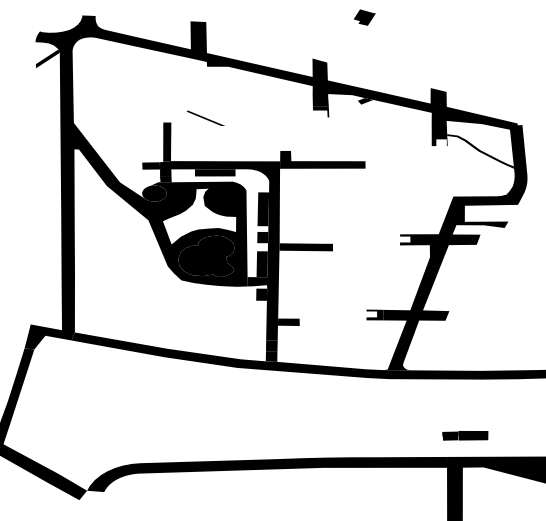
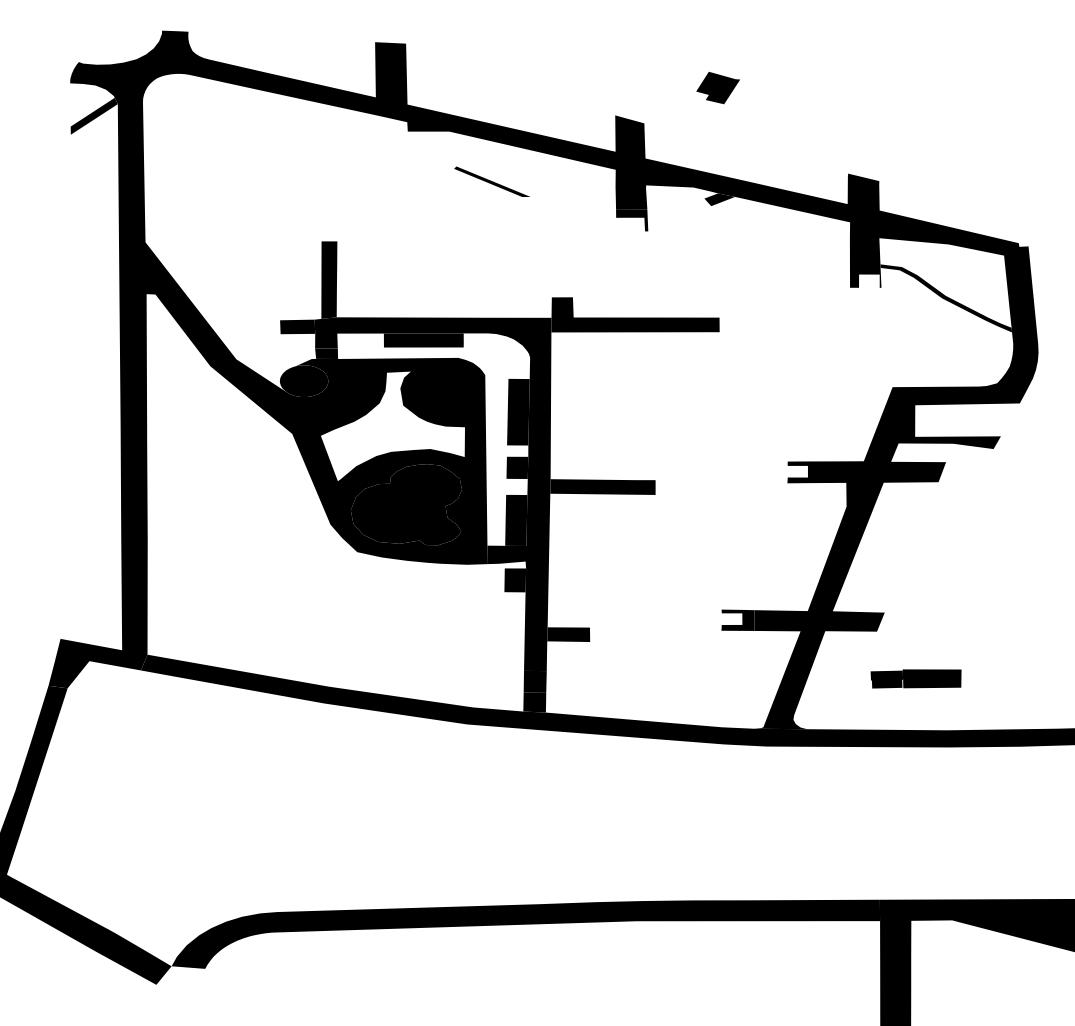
part: (364, 17) -> (717, 87), moved
line: (205, 117) -> (491, 180), moved
part: (465, 435) -> (916, 678), moved

